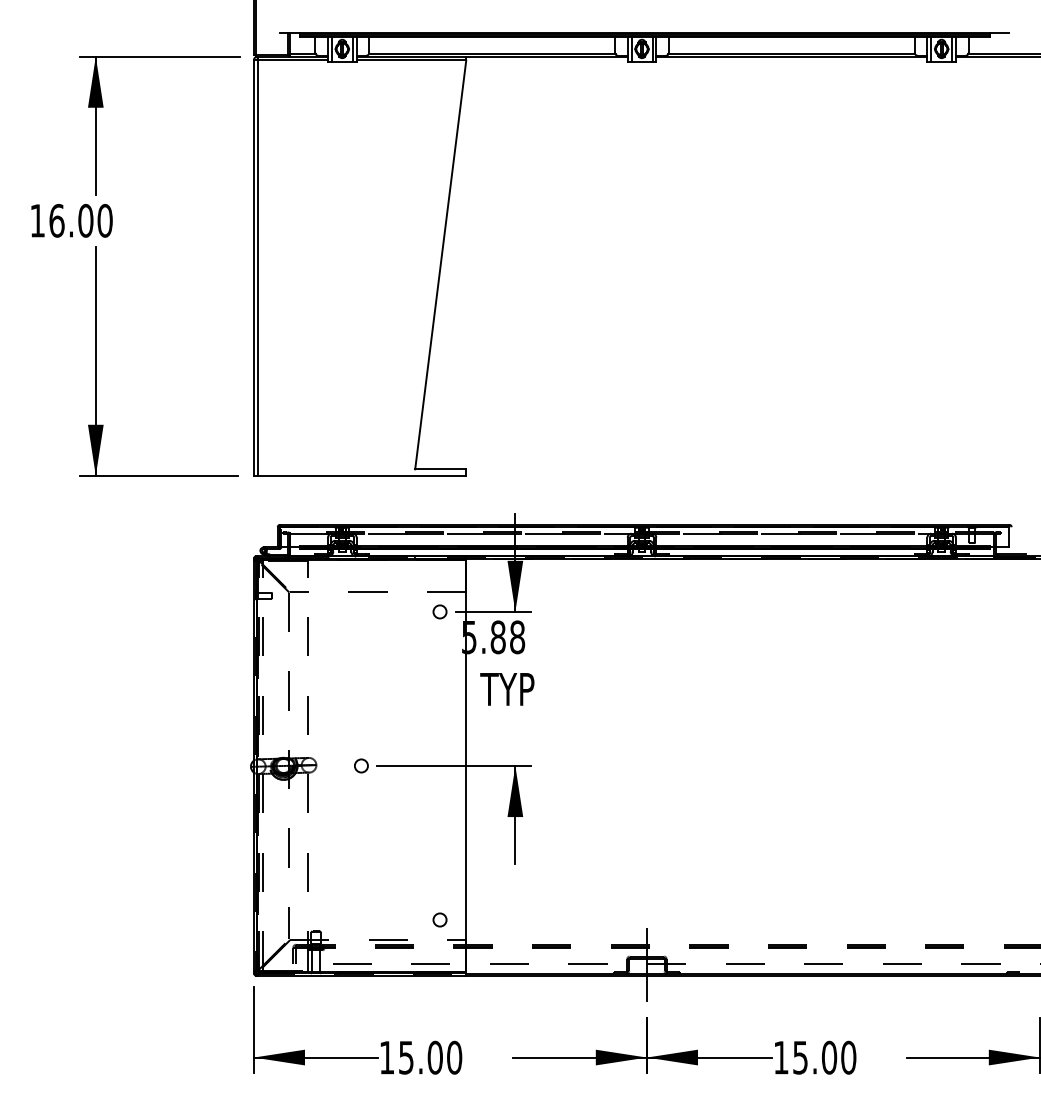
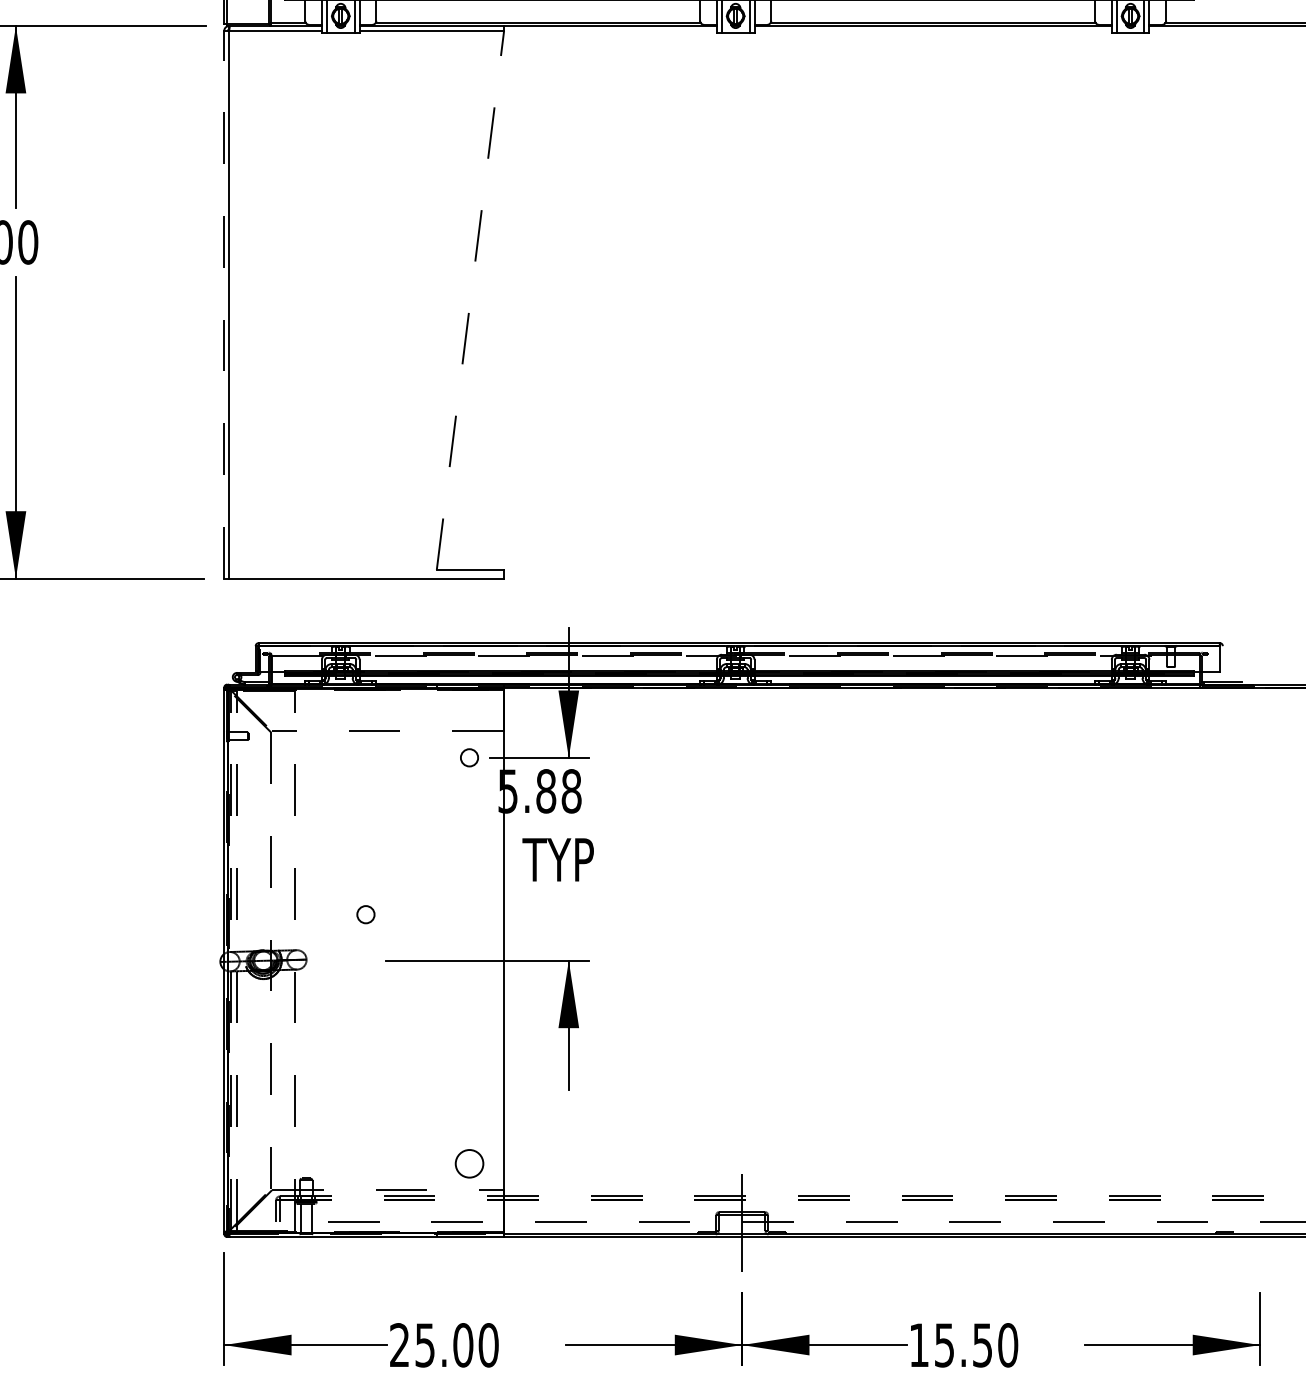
line: (440, 264) -> (470, 299), solid -> dashed
line: (253, 268) -> (223, 305), solid -> dashed
circle: (361, 765) -> (366, 914), moved
circle: (439, 919) -> (468, 1163), size x1.6
text: (386, 1057) -> (398, 1344), 15.00 -> 25.00
text: (829, 1057) -> (982, 1344), 15.00 -> 15.50

